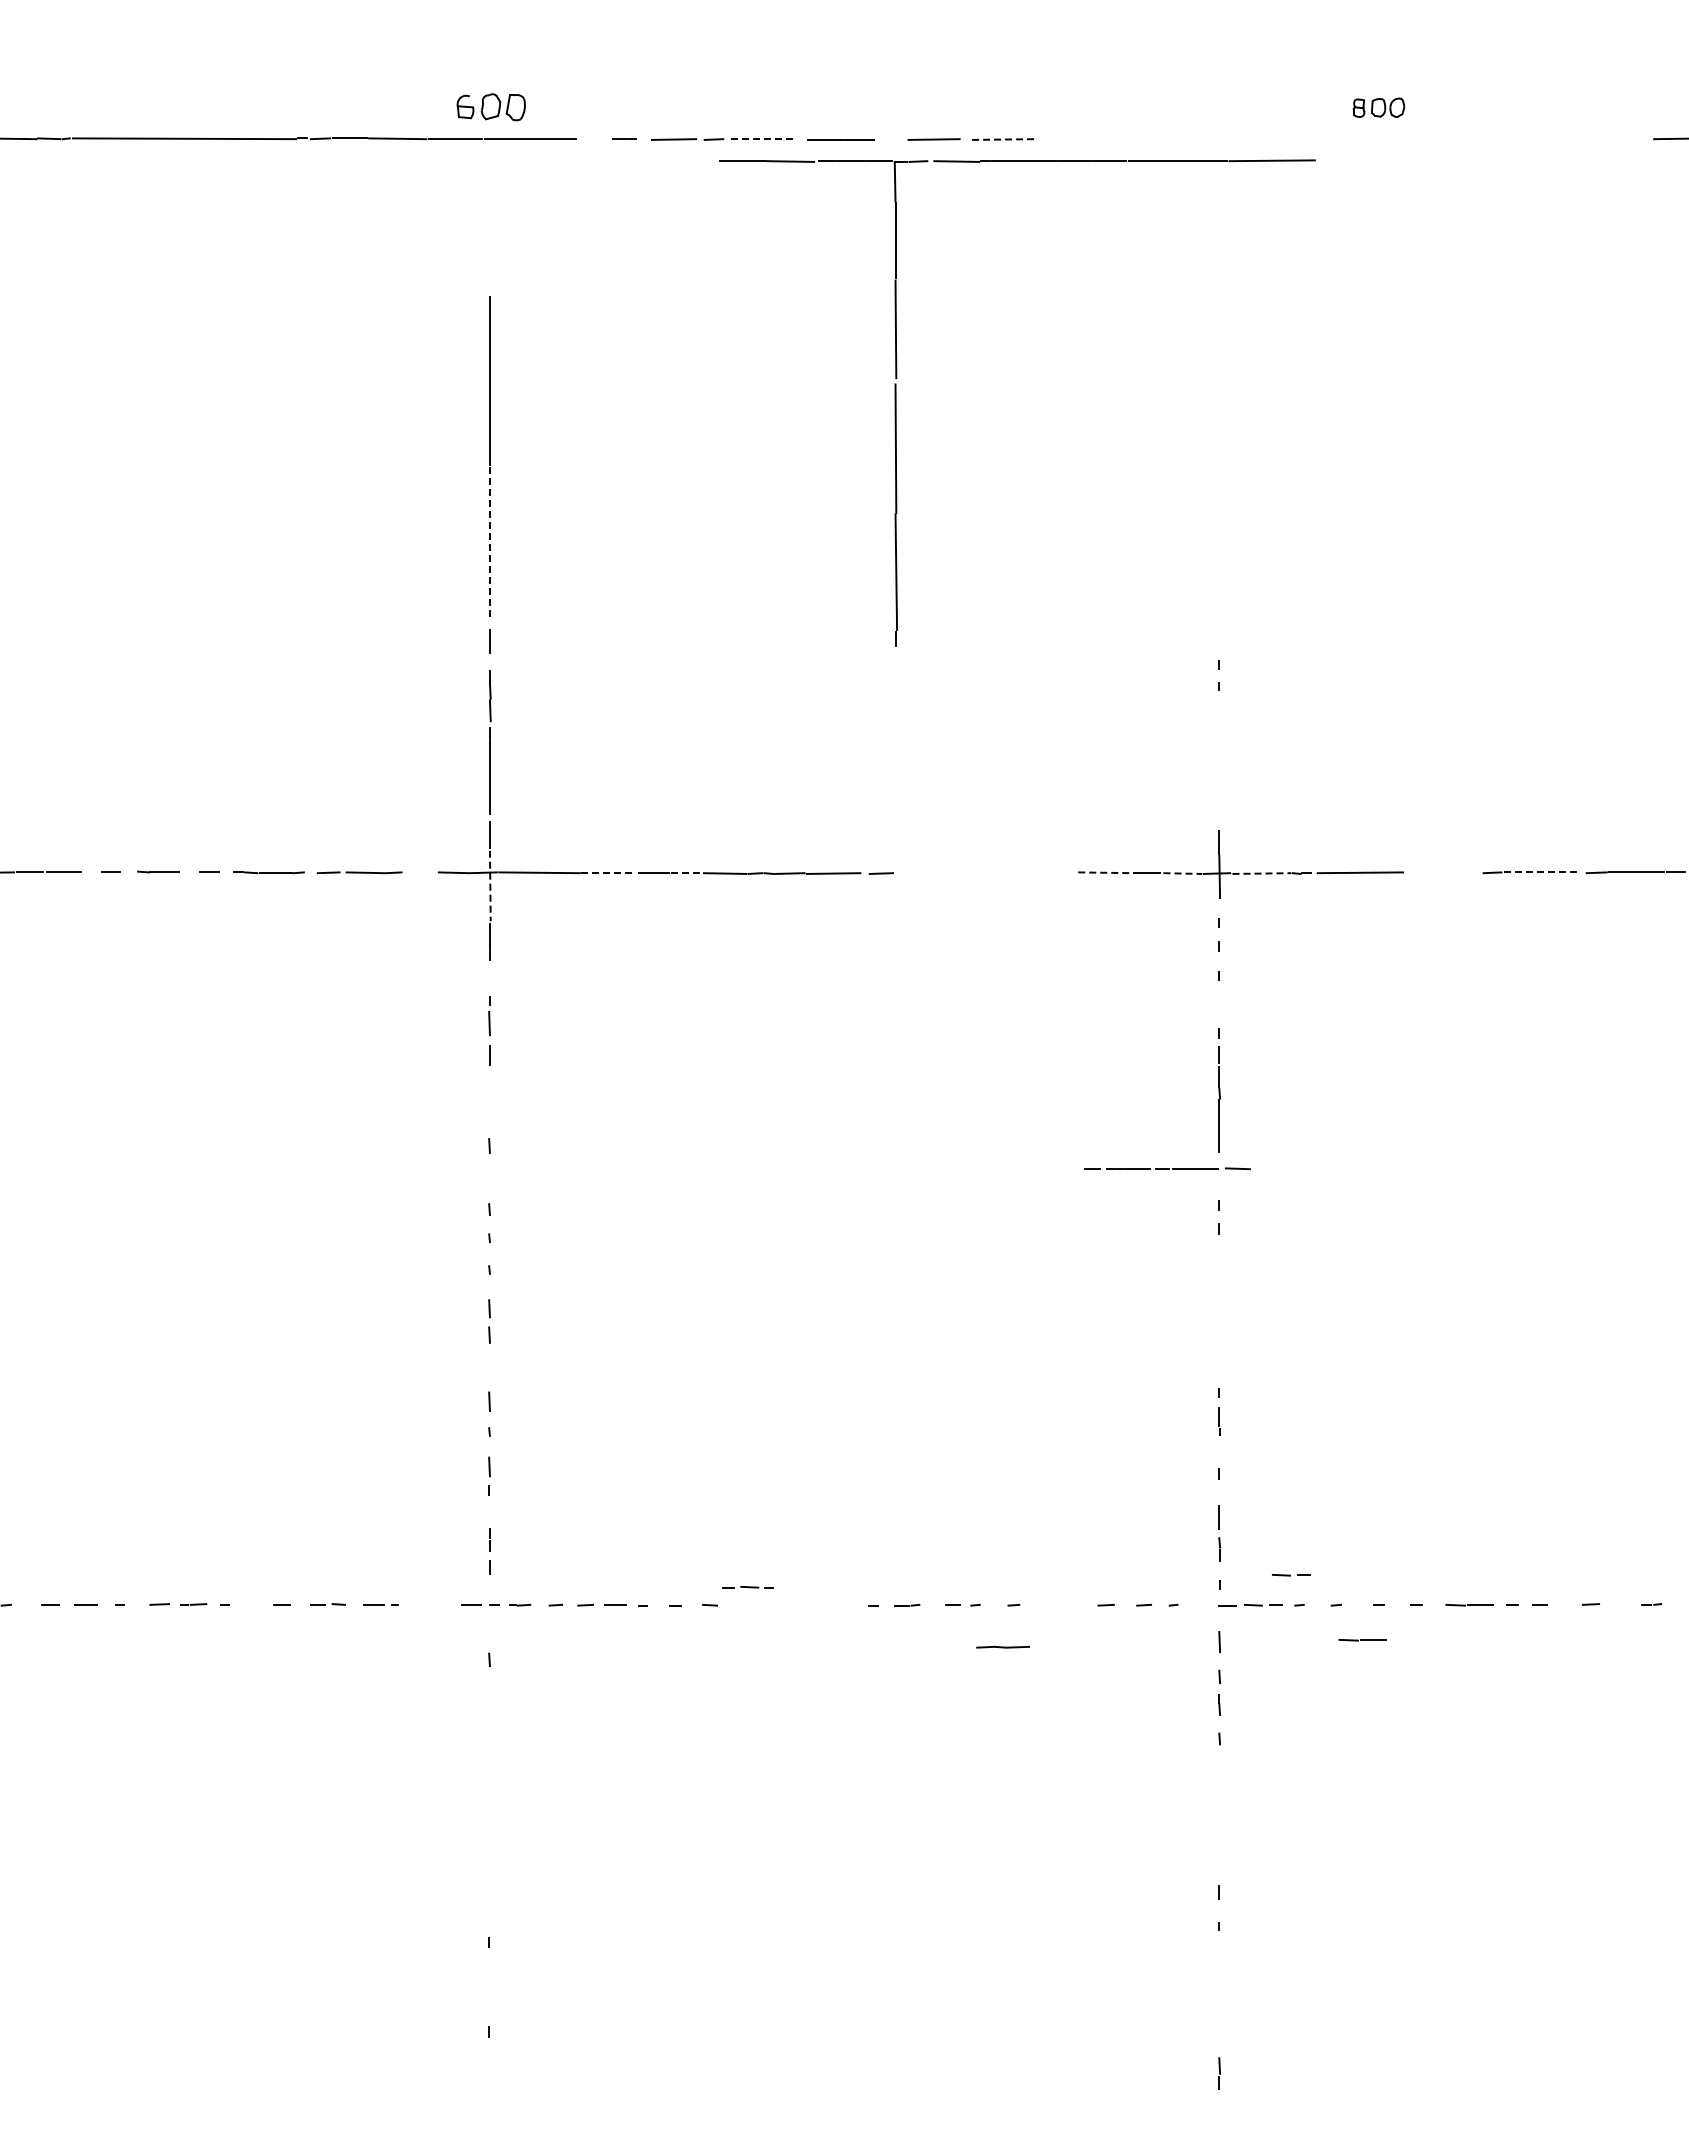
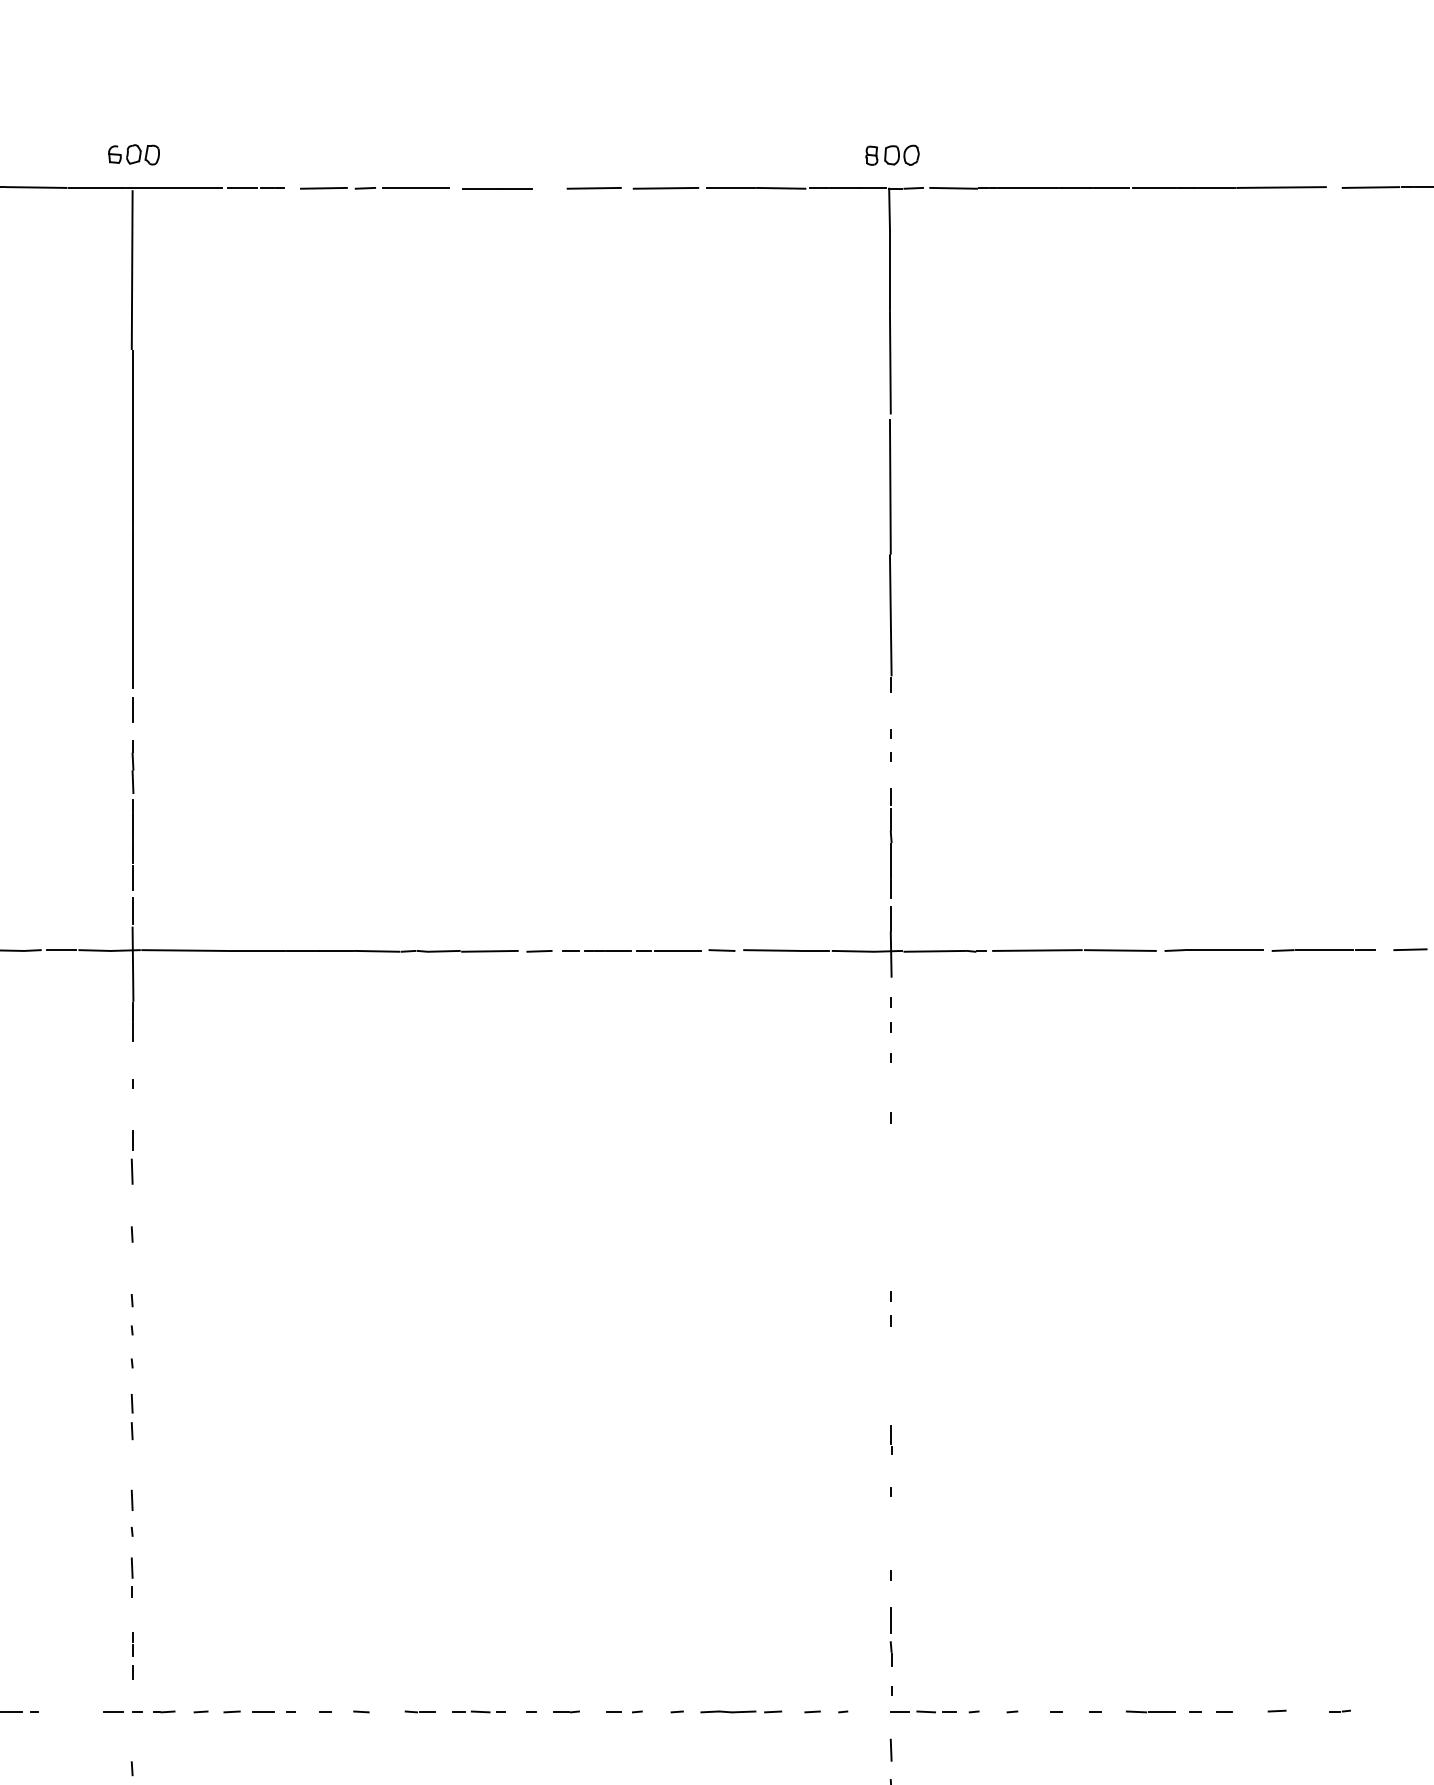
part: (491, 107) -> (134, 155), size x0.71
part: (1378, 107) -> (892, 155), moved
line: (595, 139) -> (242, 188), added
line: (762, 139) -> (415, 188), dashed -> solid
line: (1002, 139) -> (665, 188), dashed -> solid
line: (489, 218) -> (132, 270), added
part: (896, 402) -> (890, 438), moved
line: (489, 543) -> (132, 608), dashed -> solid
line: (421, 872) -> (61, 950), added
line: (1105, 872) -> (772, 950), dashed -> solid
line: (1440, 872) -> (1120, 950), added
line: (1540, 872) -> (1224, 950), dashed -> solid
line: (608, 873) -> (255, 951), dashed -> solid
line: (686, 873) -> (336, 951), dashed -> solid
line: (1183, 873) -> (853, 951), dashed -> solid
line: (1262, 873) -> (935, 951), dashed -> solid
line: (490, 886) -> (133, 964), dashed -> solid
line: (489, 1023) -> (132, 1171), moved
line: (1219, 1099) -> (890, 843), moved
part: (1167, 1168) -> (648, 950), moved
line: (1219, 1421) -> (890, 1439), moved
line: (1290, 1575) -> (964, 1681), removed
line: (747, 1587) -> (478, 1712), moved
line: (766, 1605) -> (420, 1712), added
line: (1362, 1640) -> (1039, 1748), removed
line: (1002, 1646) -> (727, 1711), moved

